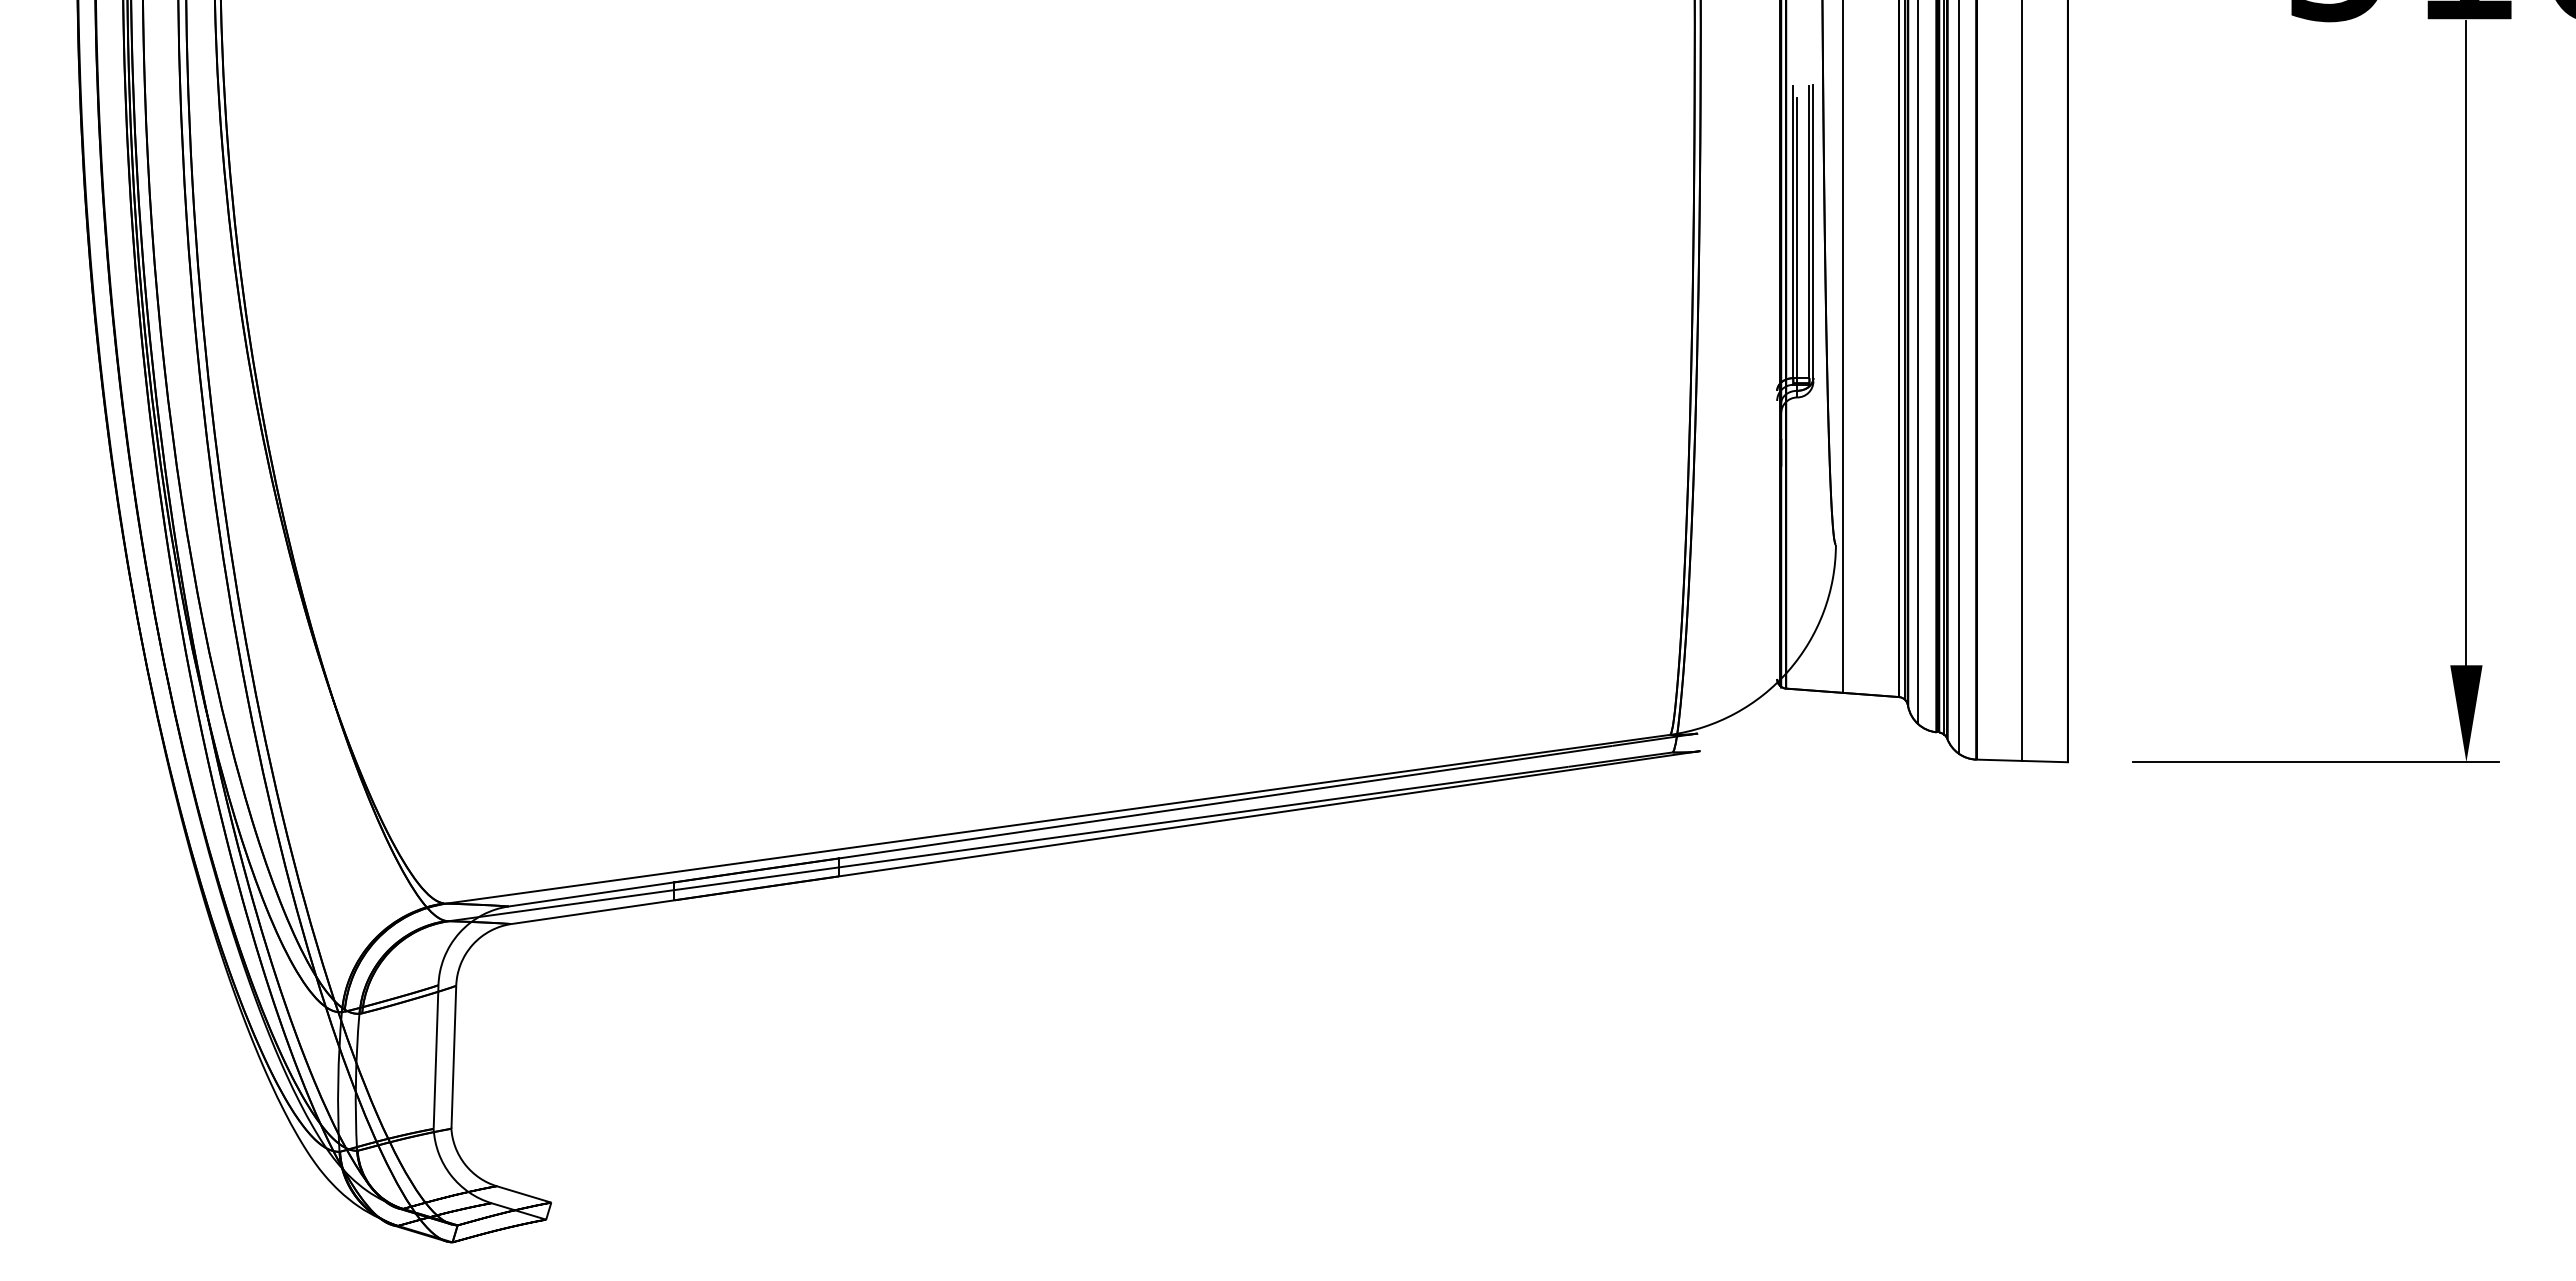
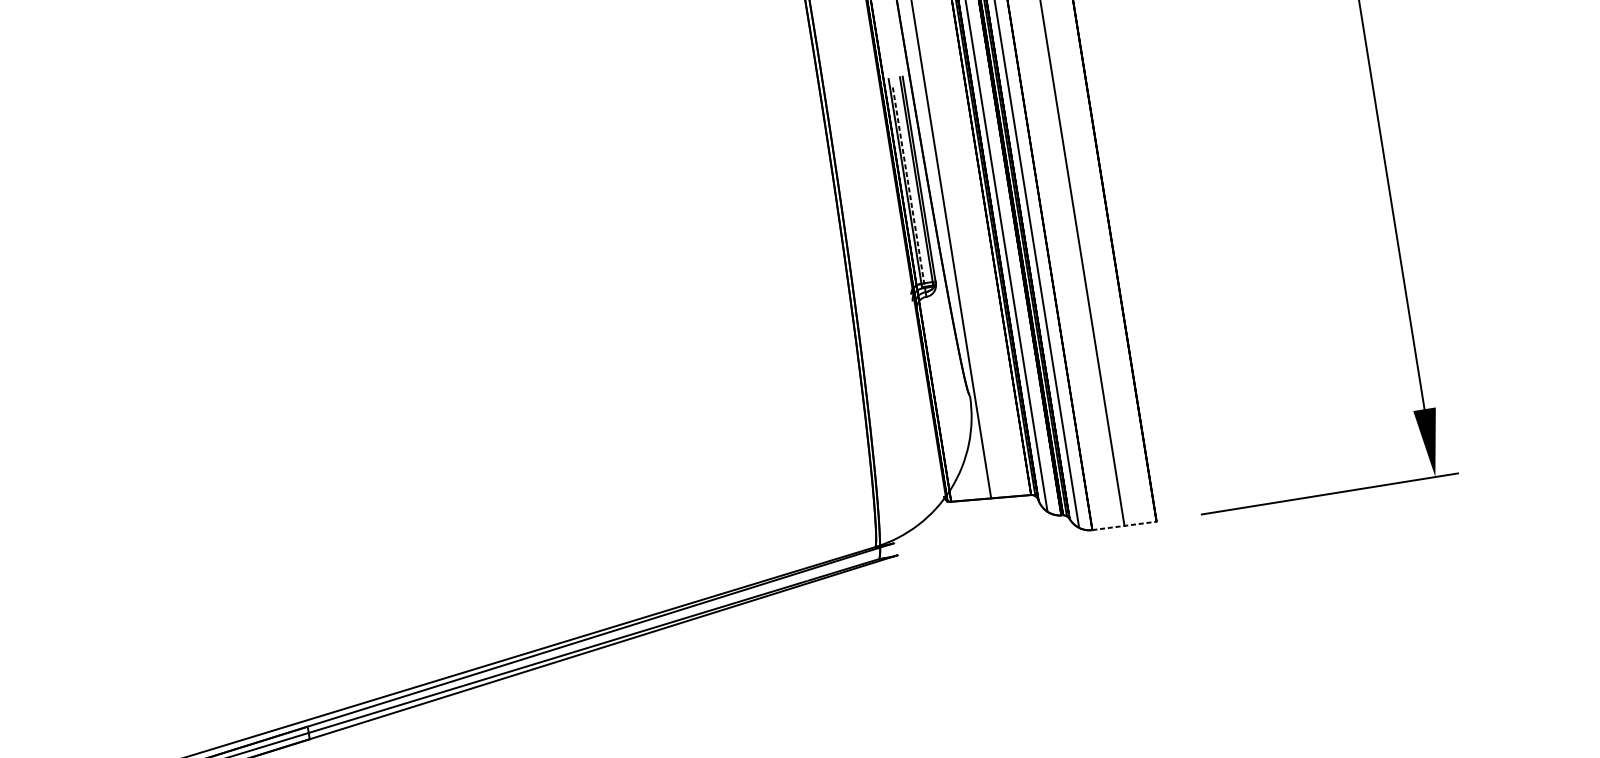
line: (1797, 244) -> (909, 189), solid -> dashed
line: (2022, 760) -> (1124, 525), solid -> dashed

